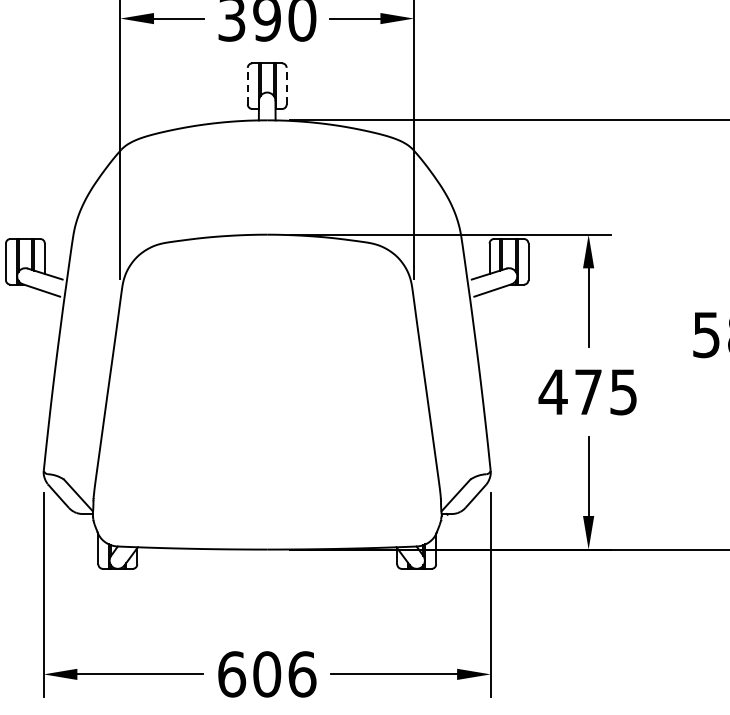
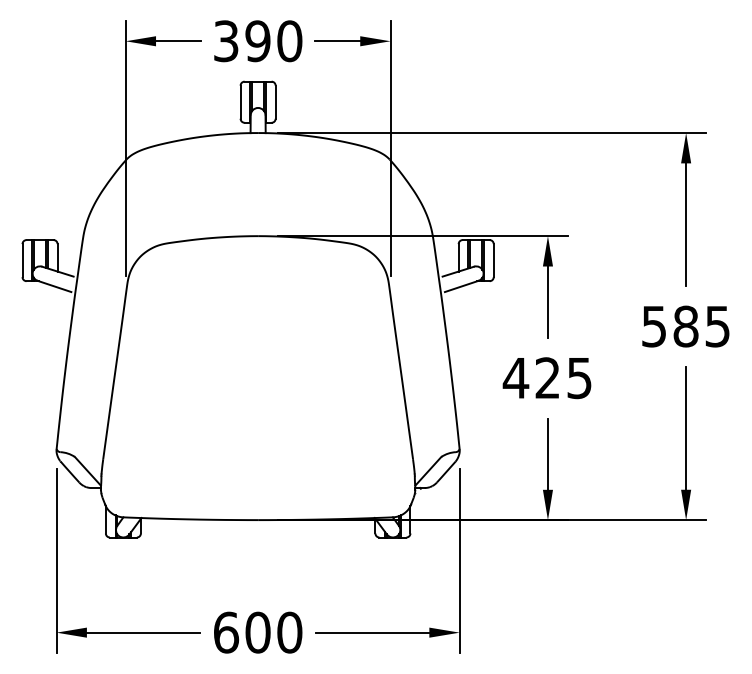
line: (247, 86) -> (240, 102), dashed -> solid
line: (286, 86) -> (275, 102), dashed -> solid
text: (588, 391) -> (547, 377), 475 -> 425
text: (302, 674) -> (289, 632), 606 -> 600

